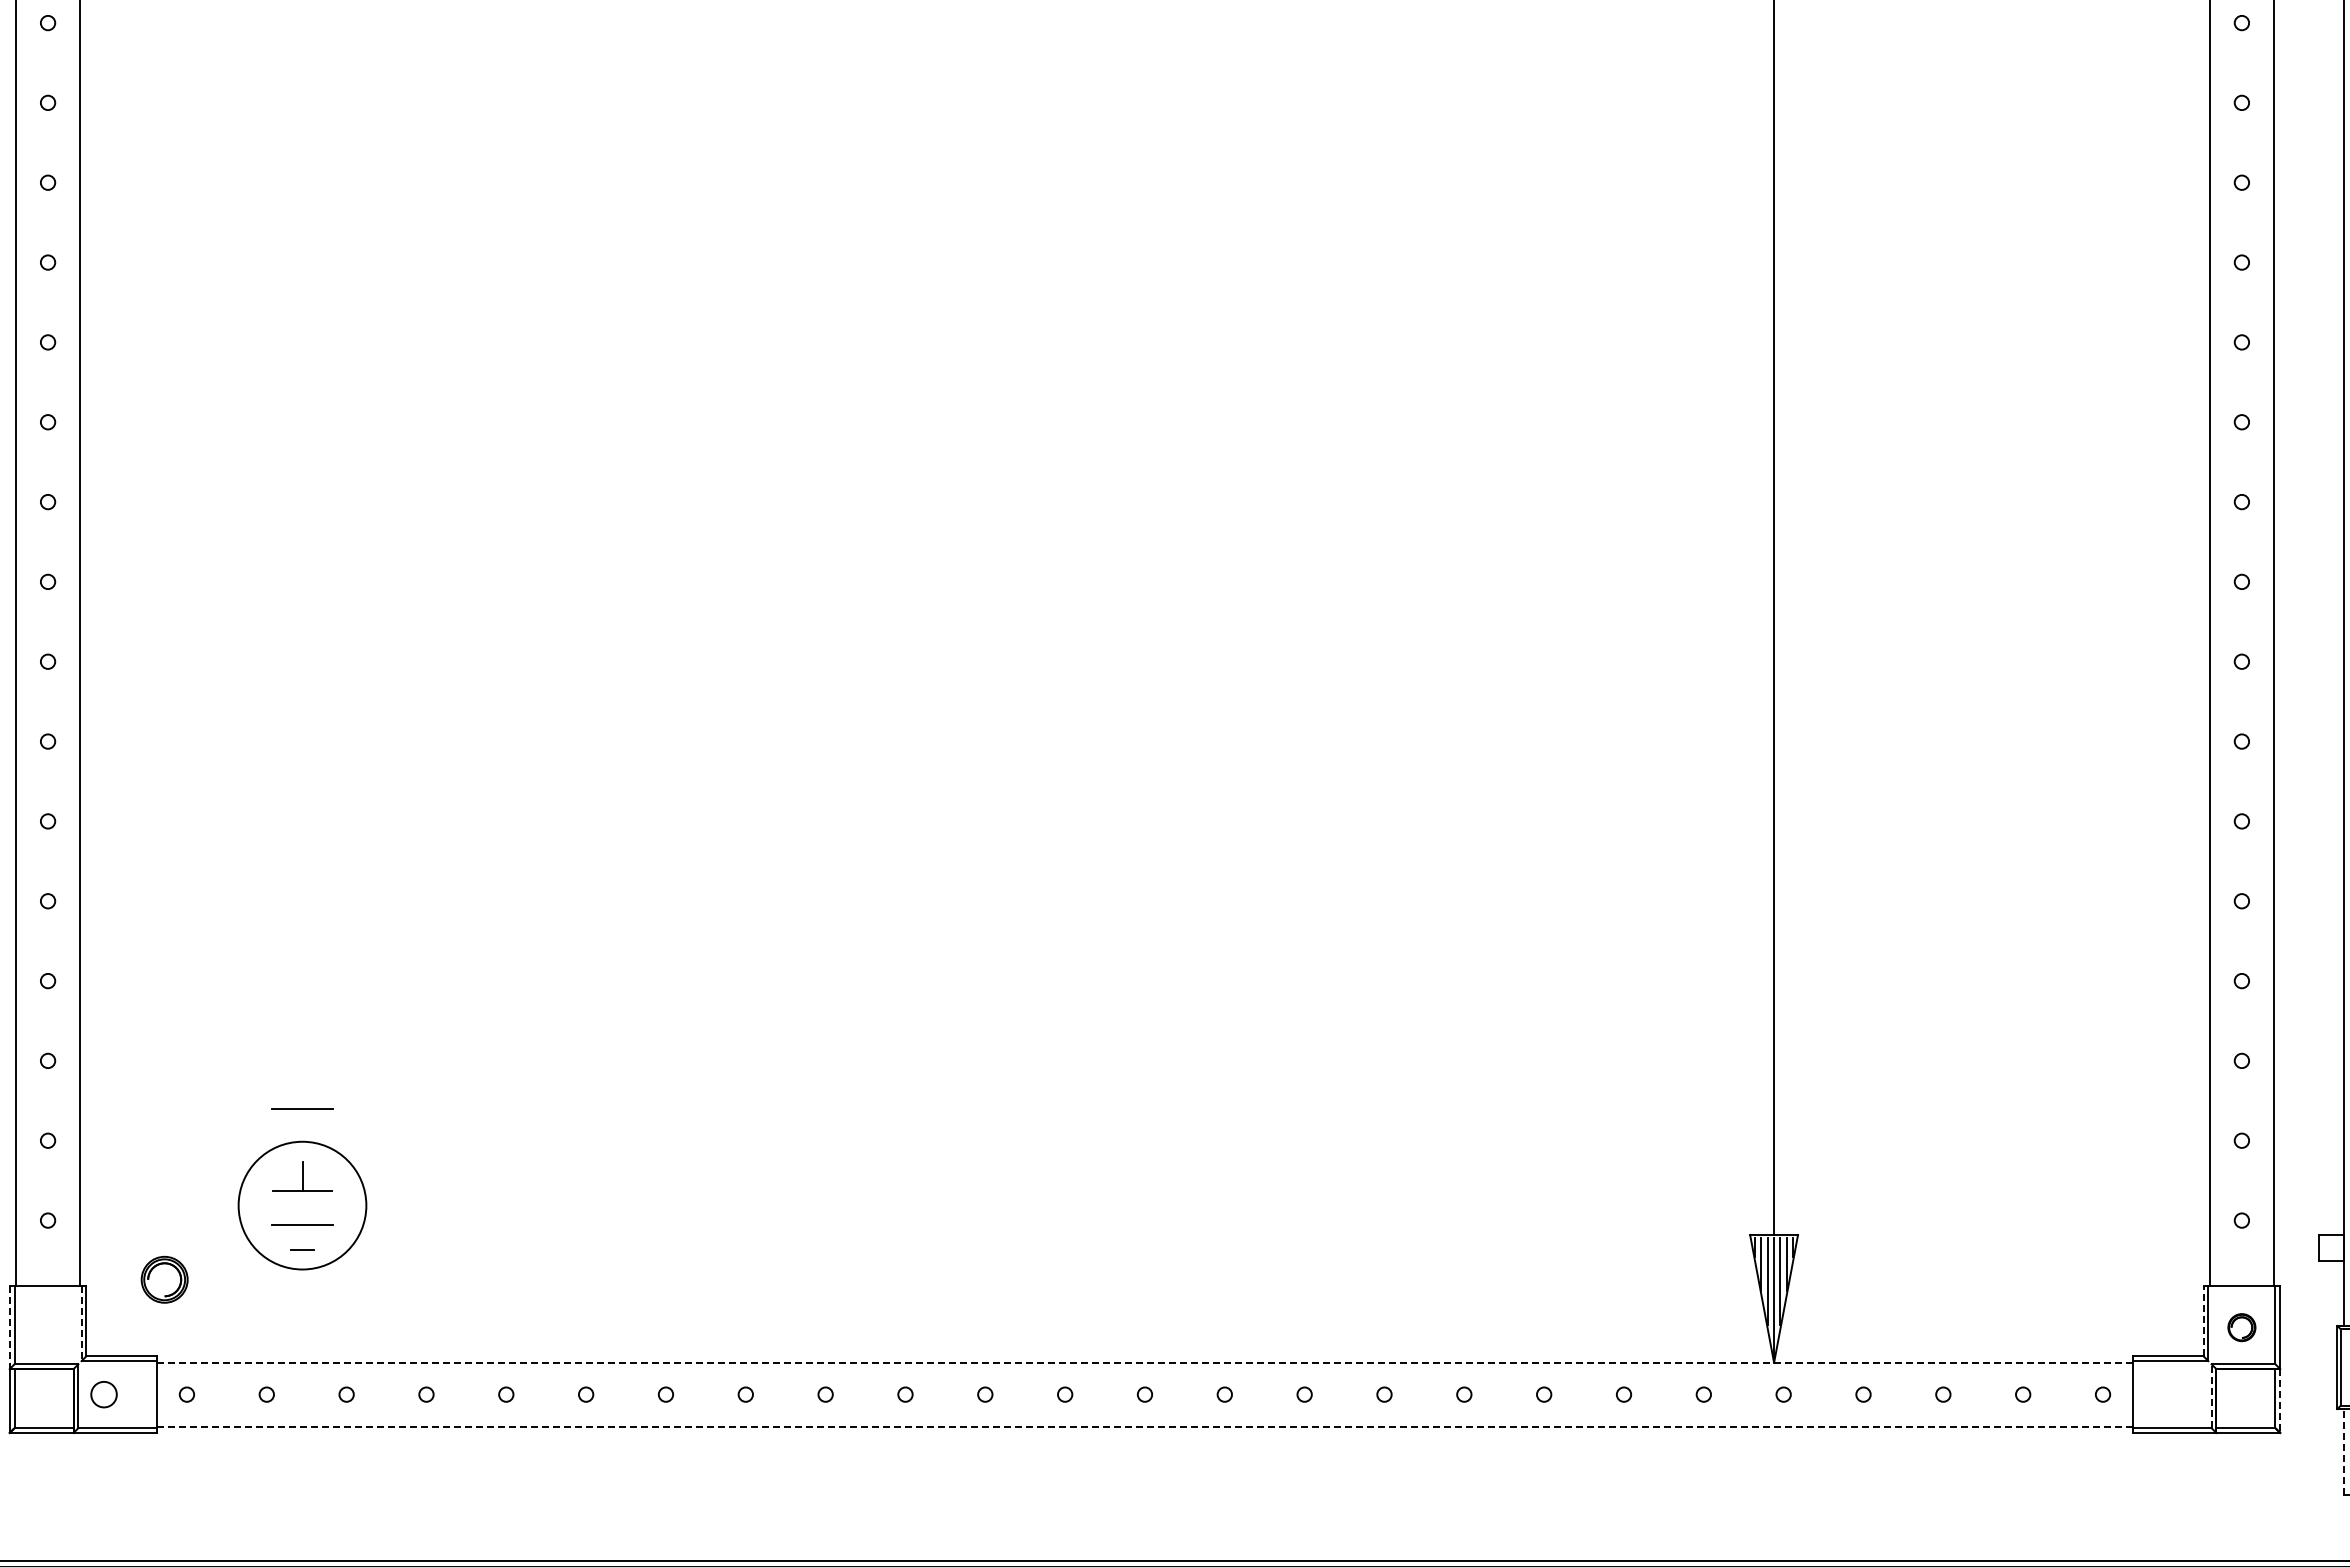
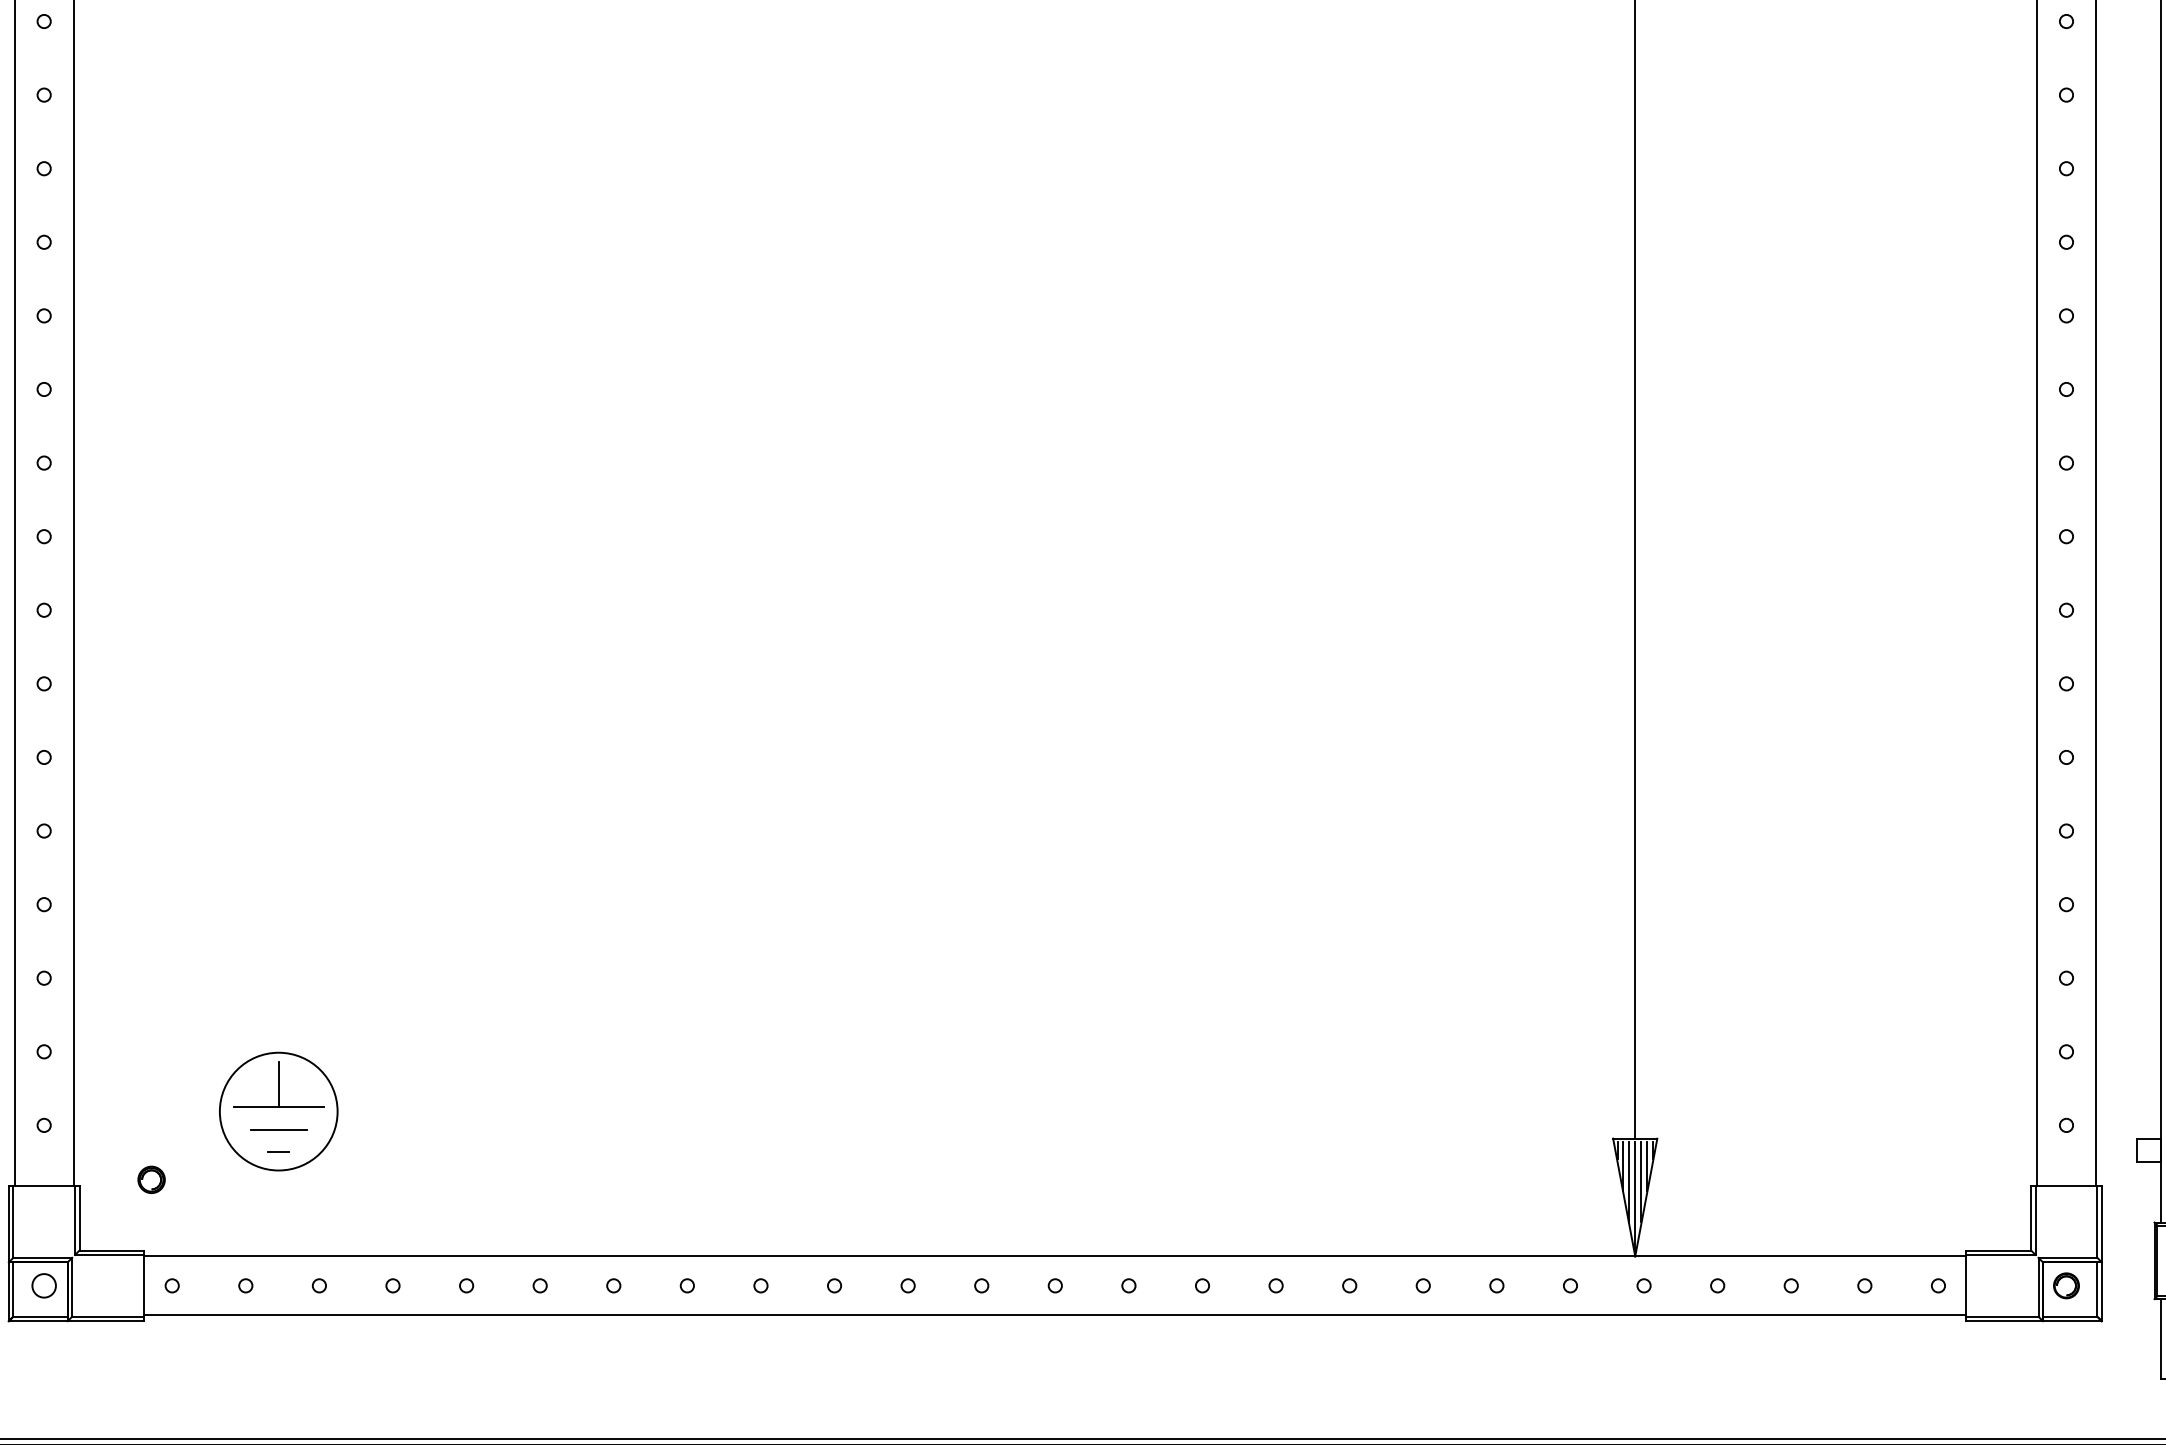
line: (302, 1108) -> (278, 1022), removed
part: (302, 1176) -> (278, 1084), size x1.67
part: (164, 1279) -> (151, 1179), size x0.62
line: (2203, 1320) -> (2031, 1217), dashed -> solid
line: (81, 1323) -> (75, 1220), dashed -> solid
line: (9, 1327) -> (8, 1223), dashed -> solid
part: (2241, 1327) -> (2066, 1285), moved
line: (1145, 1362) -> (1055, 1256), dashed -> solid
circle: (103, 1394) -> (43, 1285), moved
line: (2211, 1396) -> (2038, 1287), dashed -> solid
line: (2280, 1401) -> (2102, 1292), dashed -> solid
line: (1144, 1426) -> (1054, 1315), dashed -> solid
line: (2344, 1451) -> (2161, 1338), dashed -> solid

